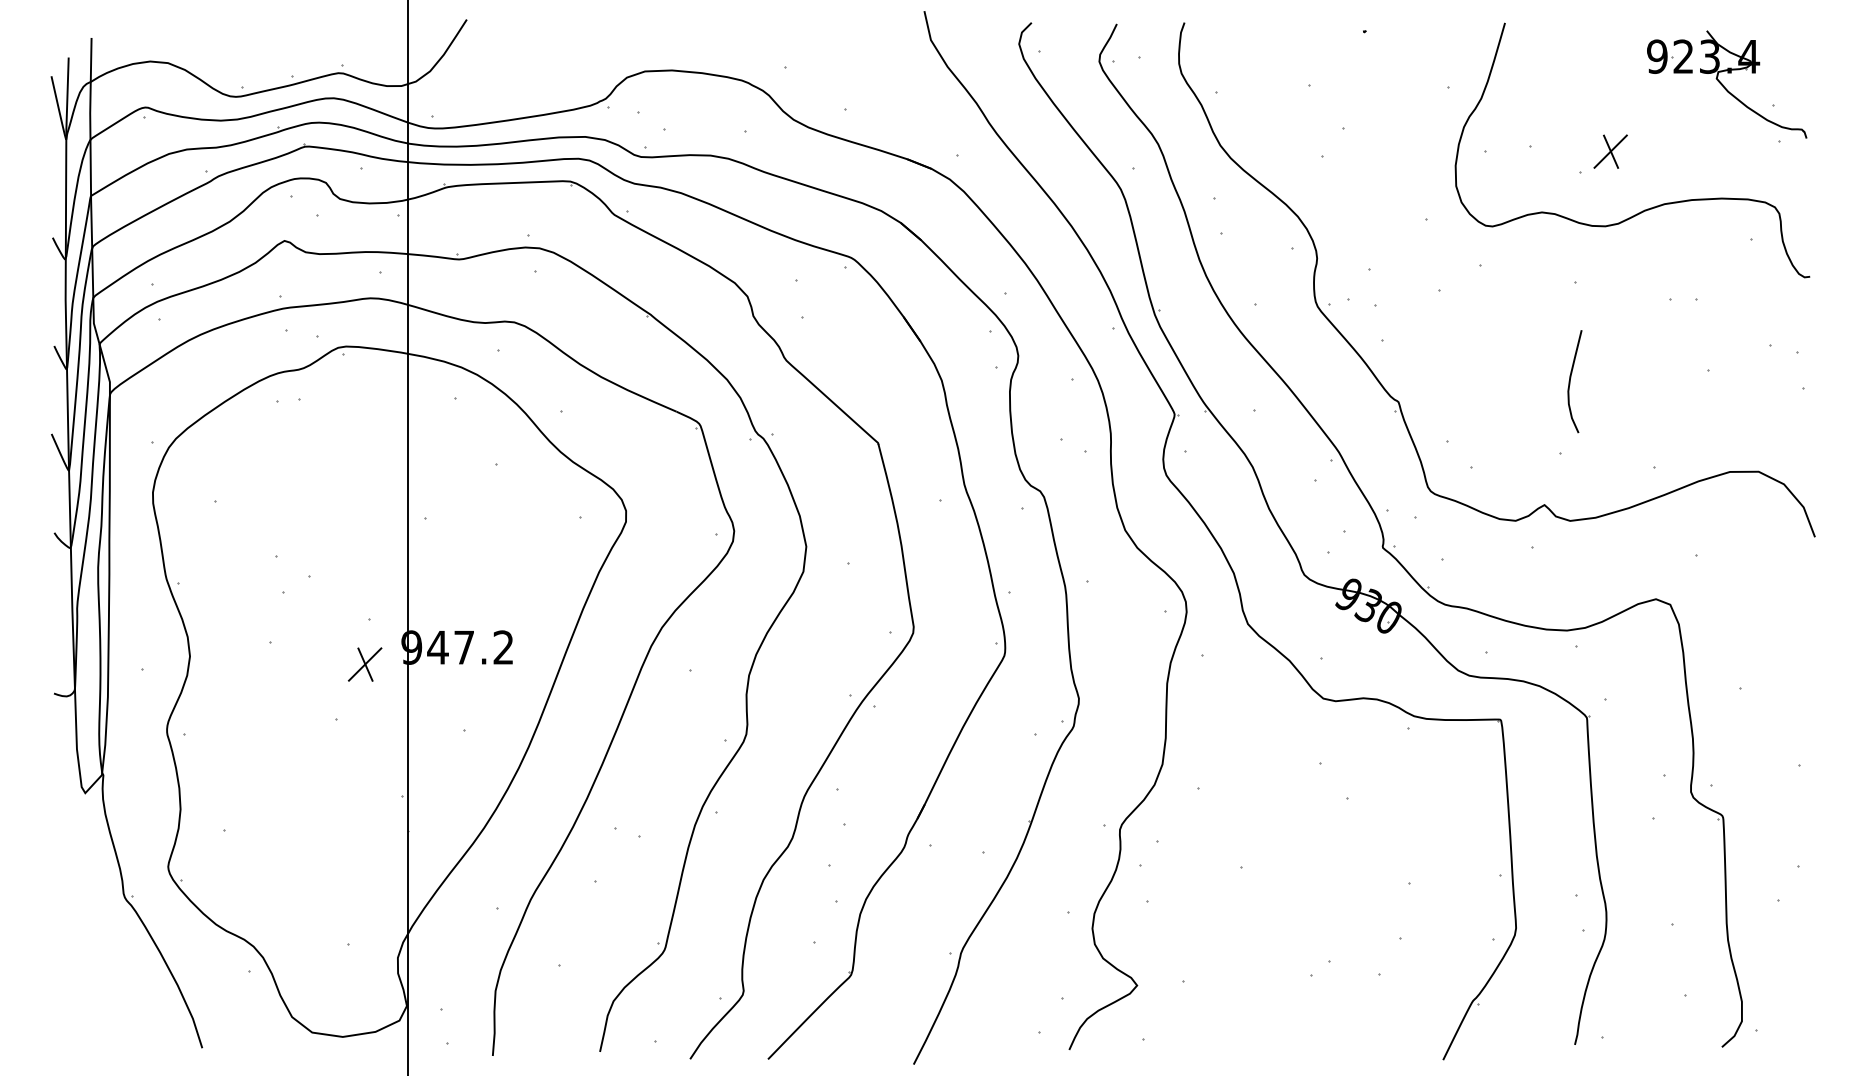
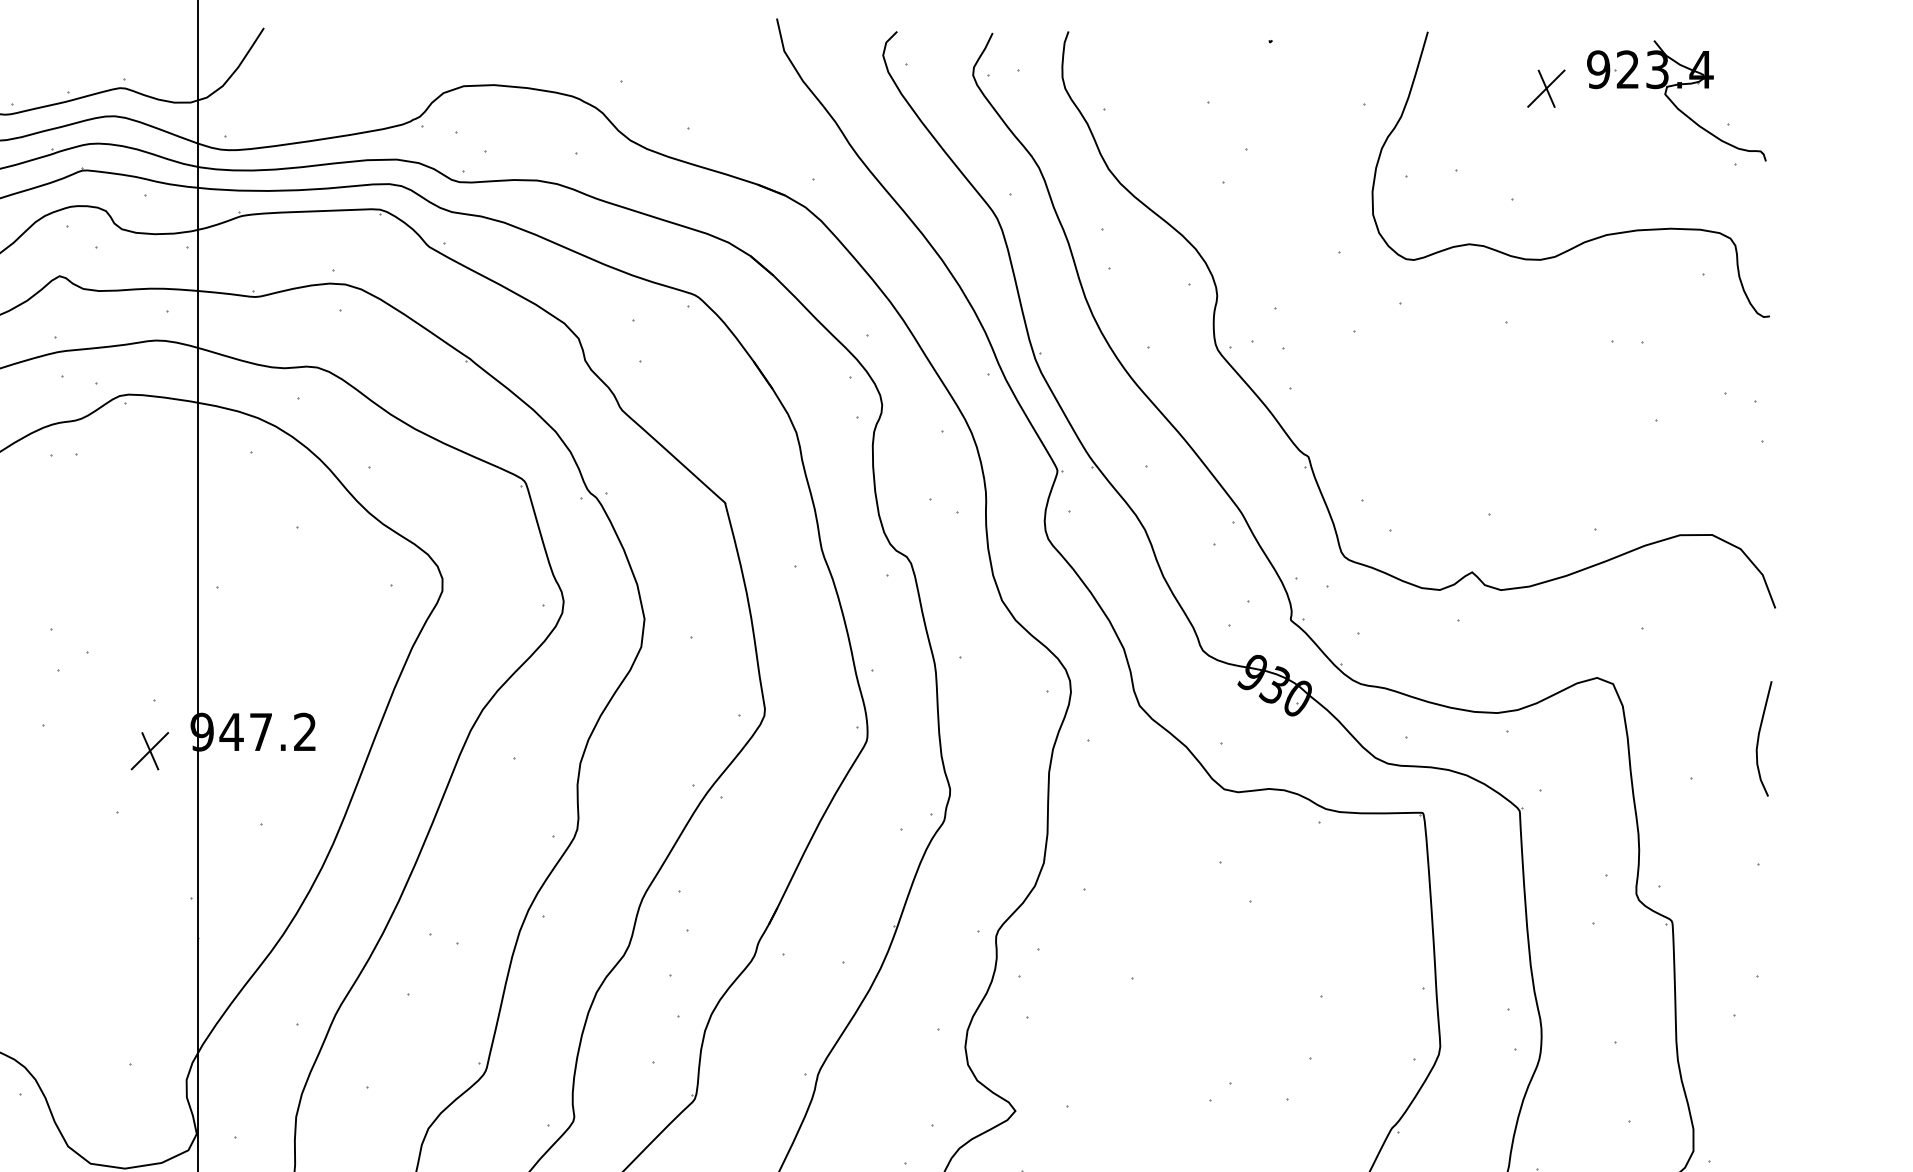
part: (1610, 151) -> (1546, 88), moved
curve: (1570, 381) -> (1759, 738), moved

